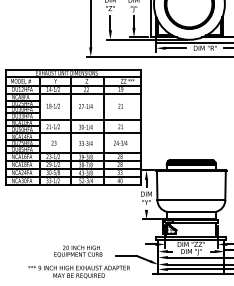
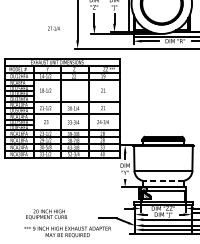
text: (85, 106) -> (53, 28), moved
line: (191, 211) -> (163, 180), solid -> dashed
text: (78, 251) -> (46, 214), moved

